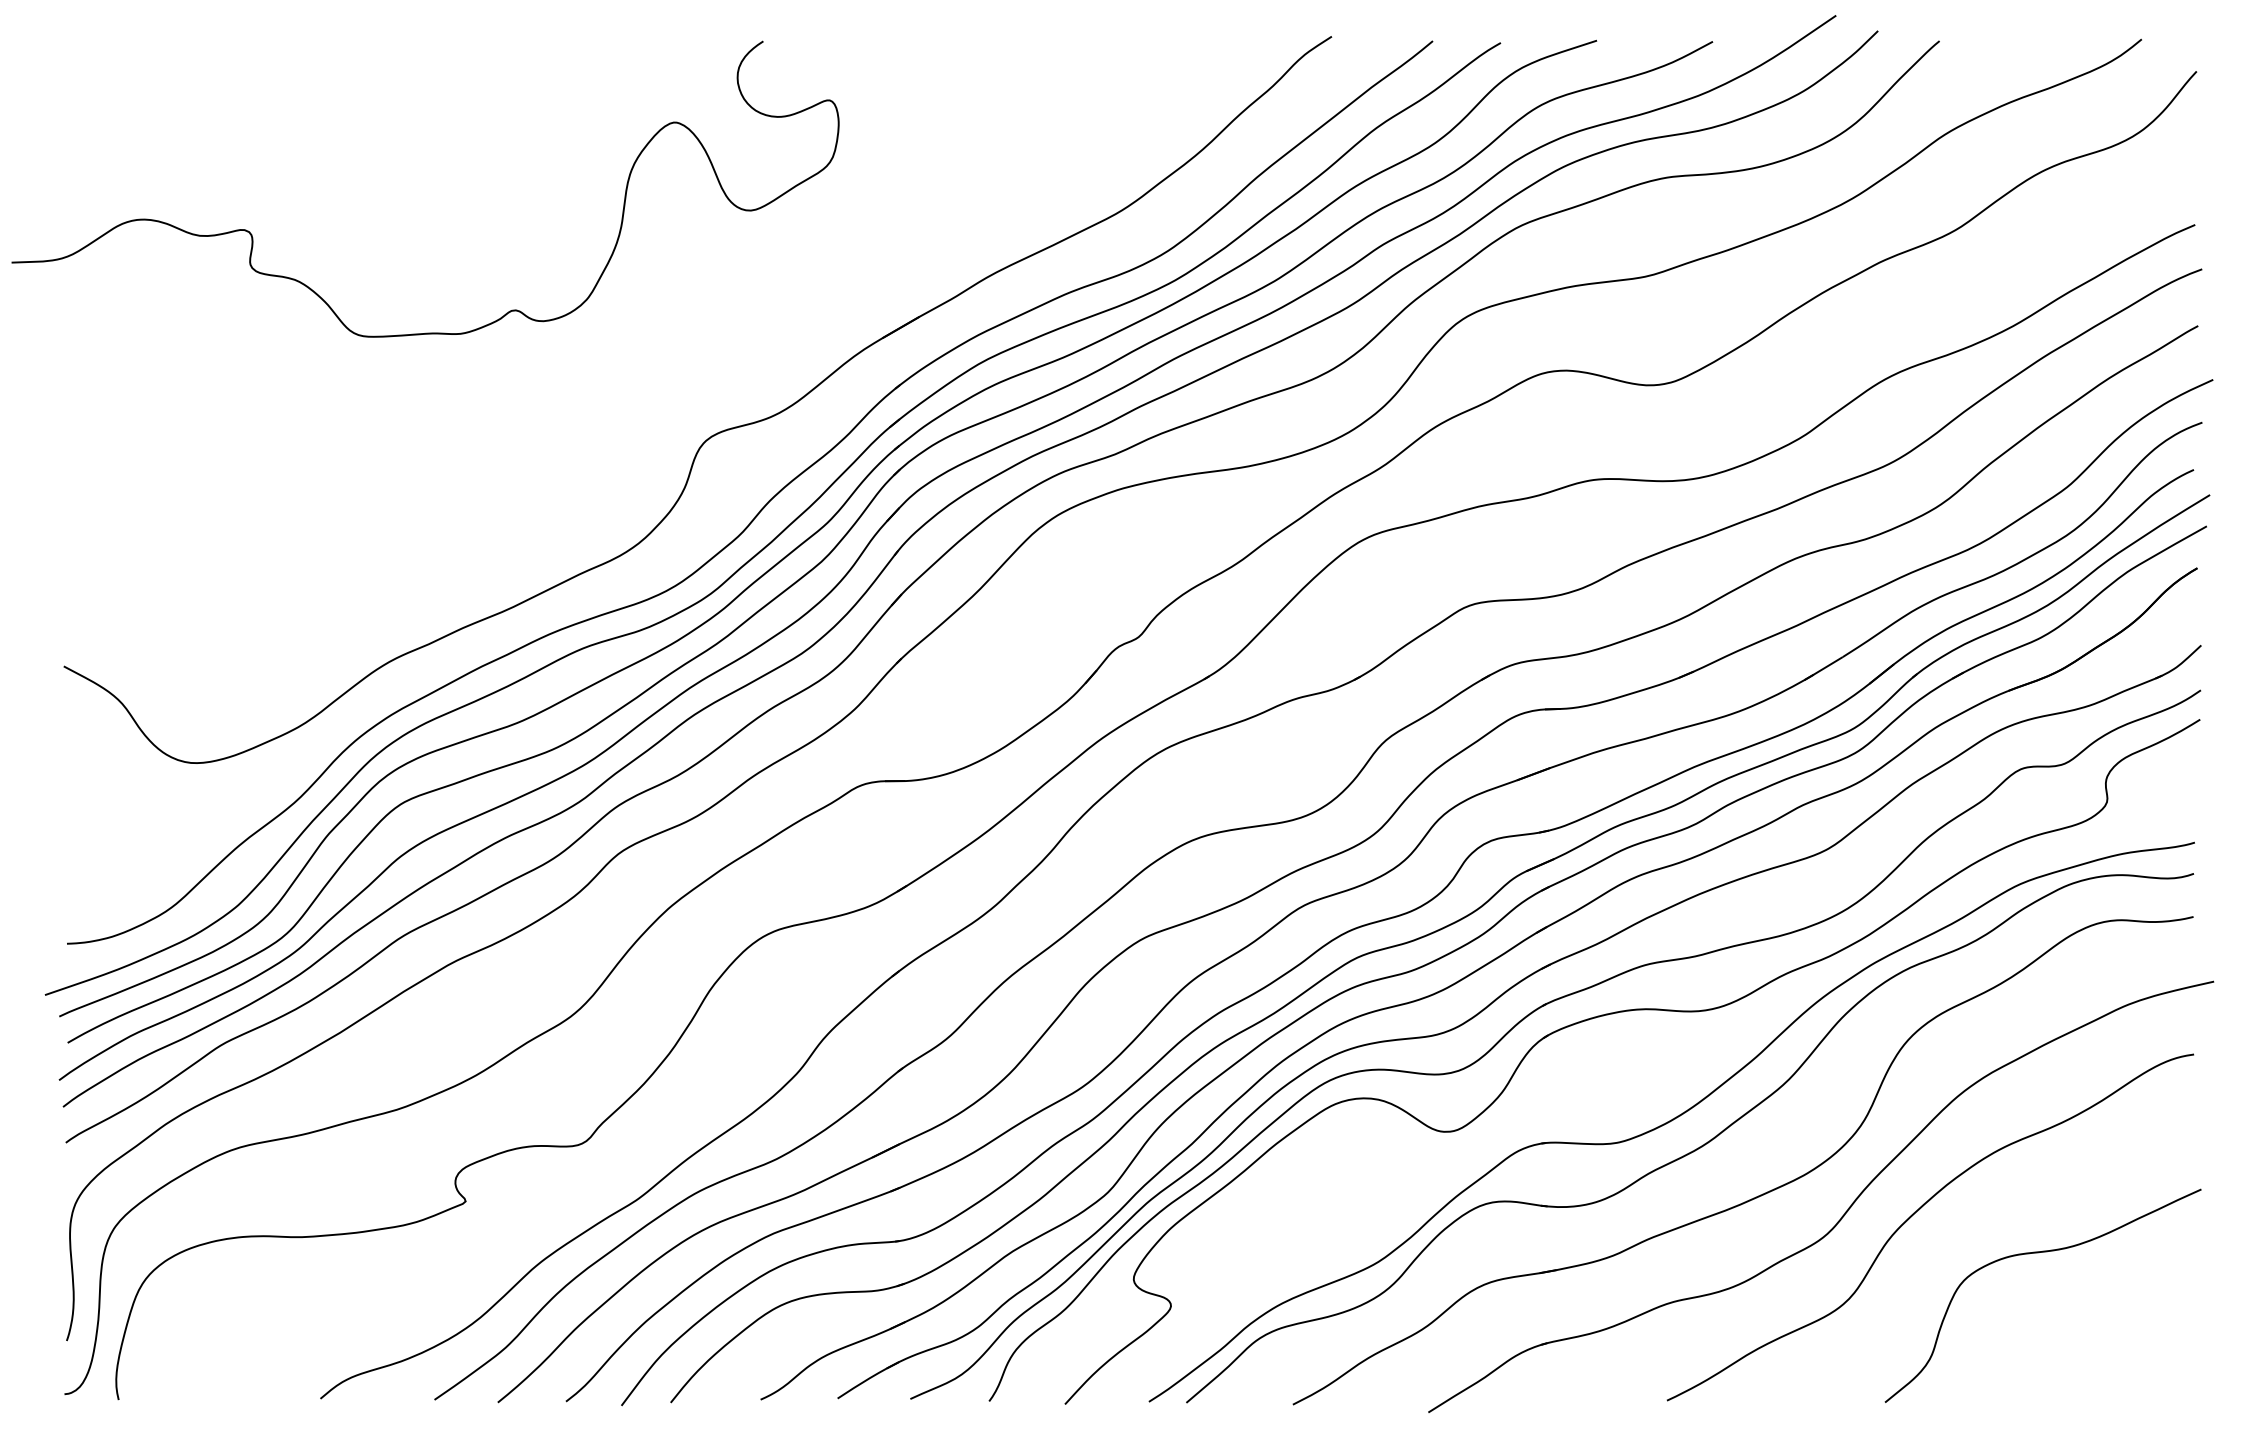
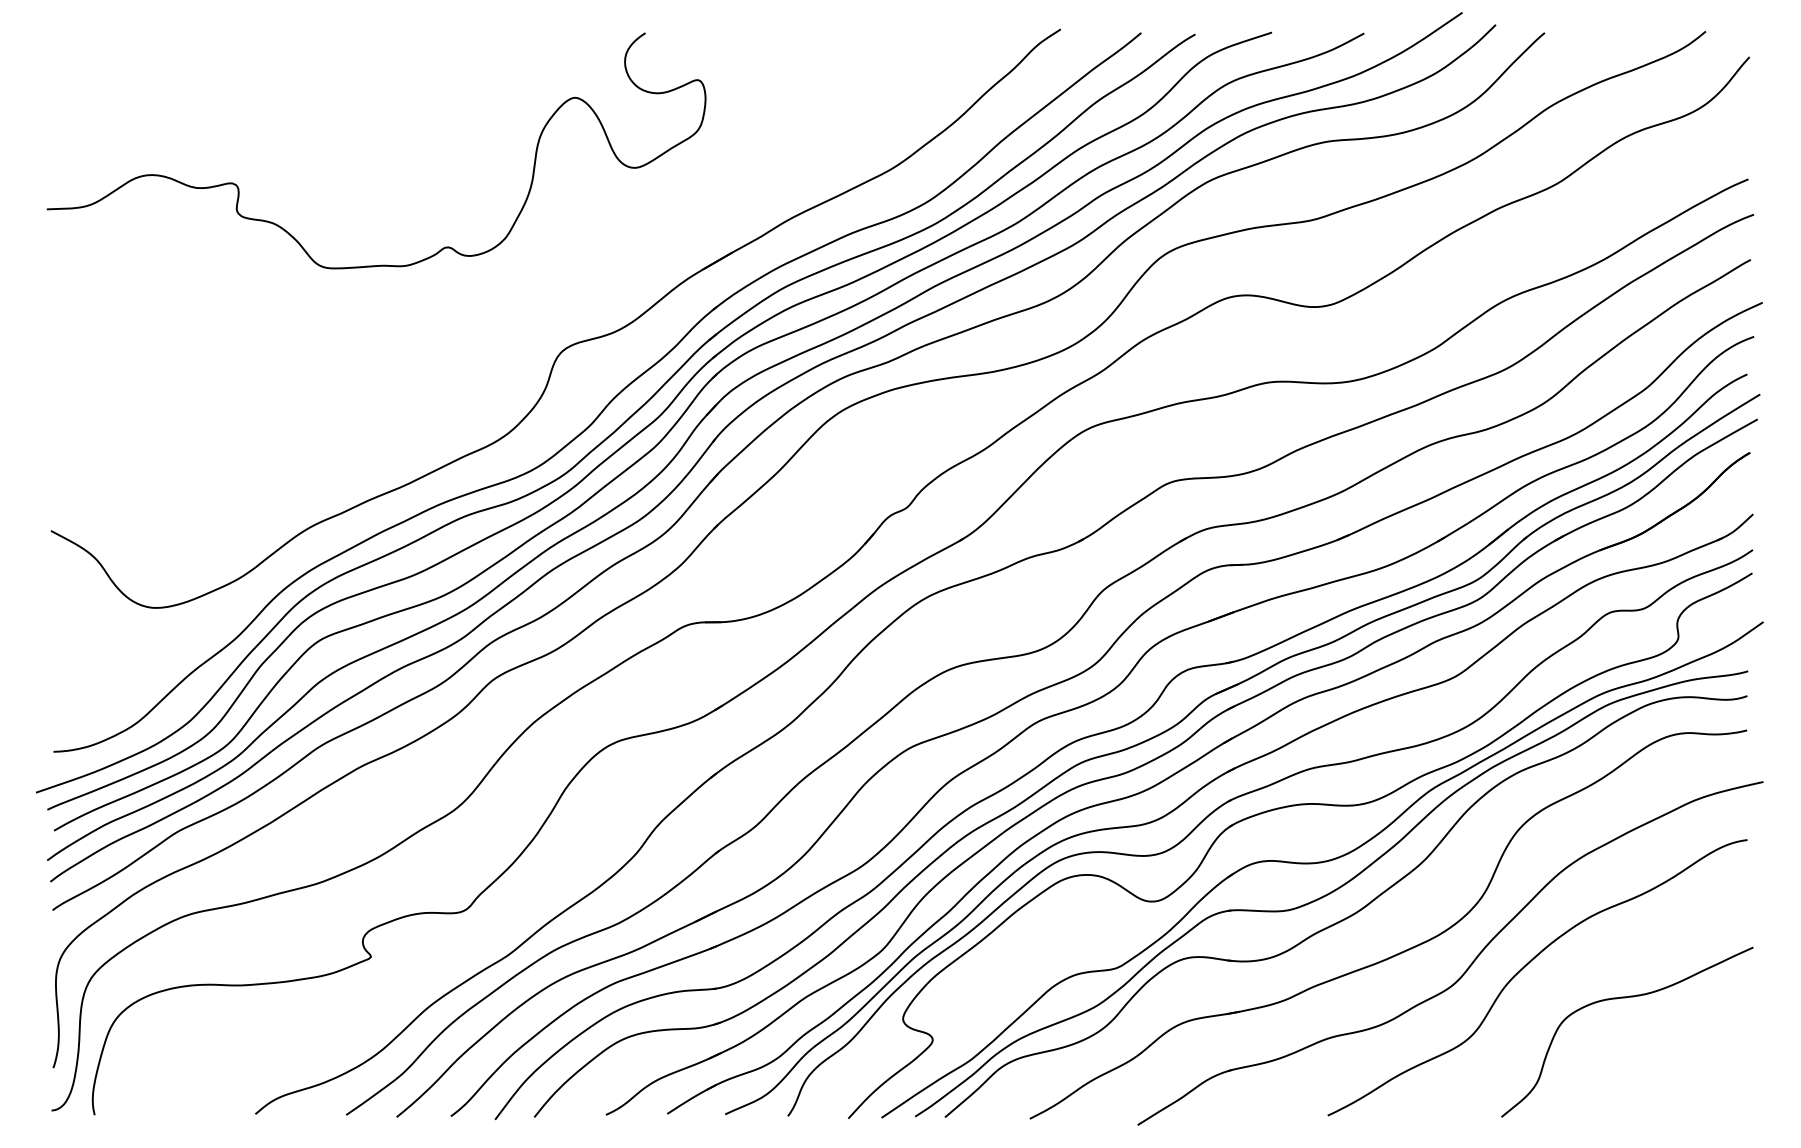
curve: (425, 332) -> (376, 264), moved
part: (1660, 1083) -> (1322, 863), added

